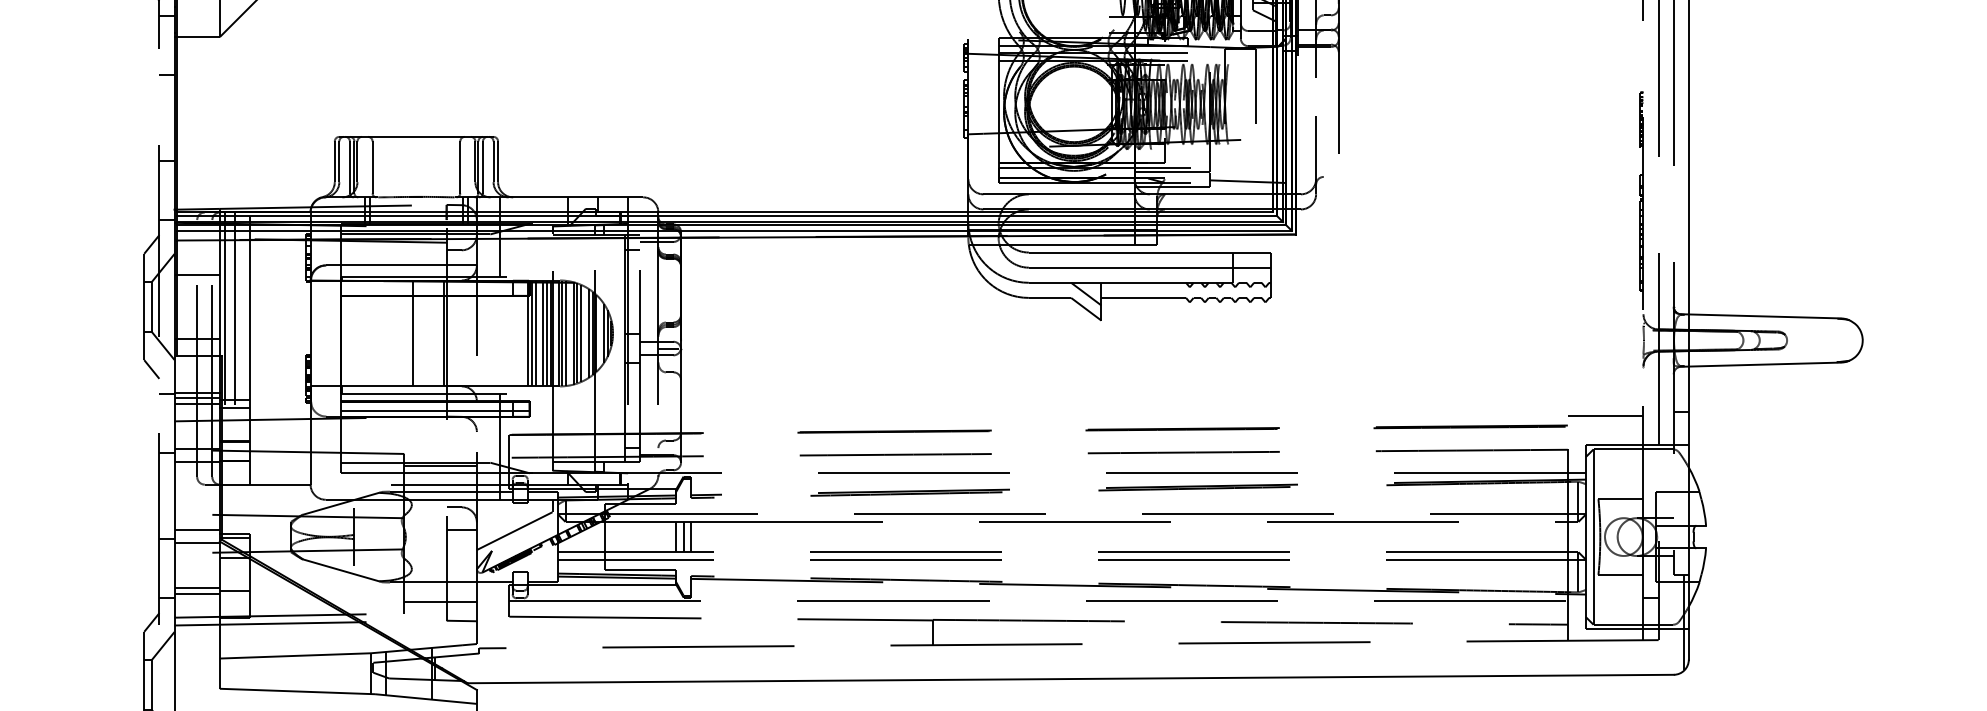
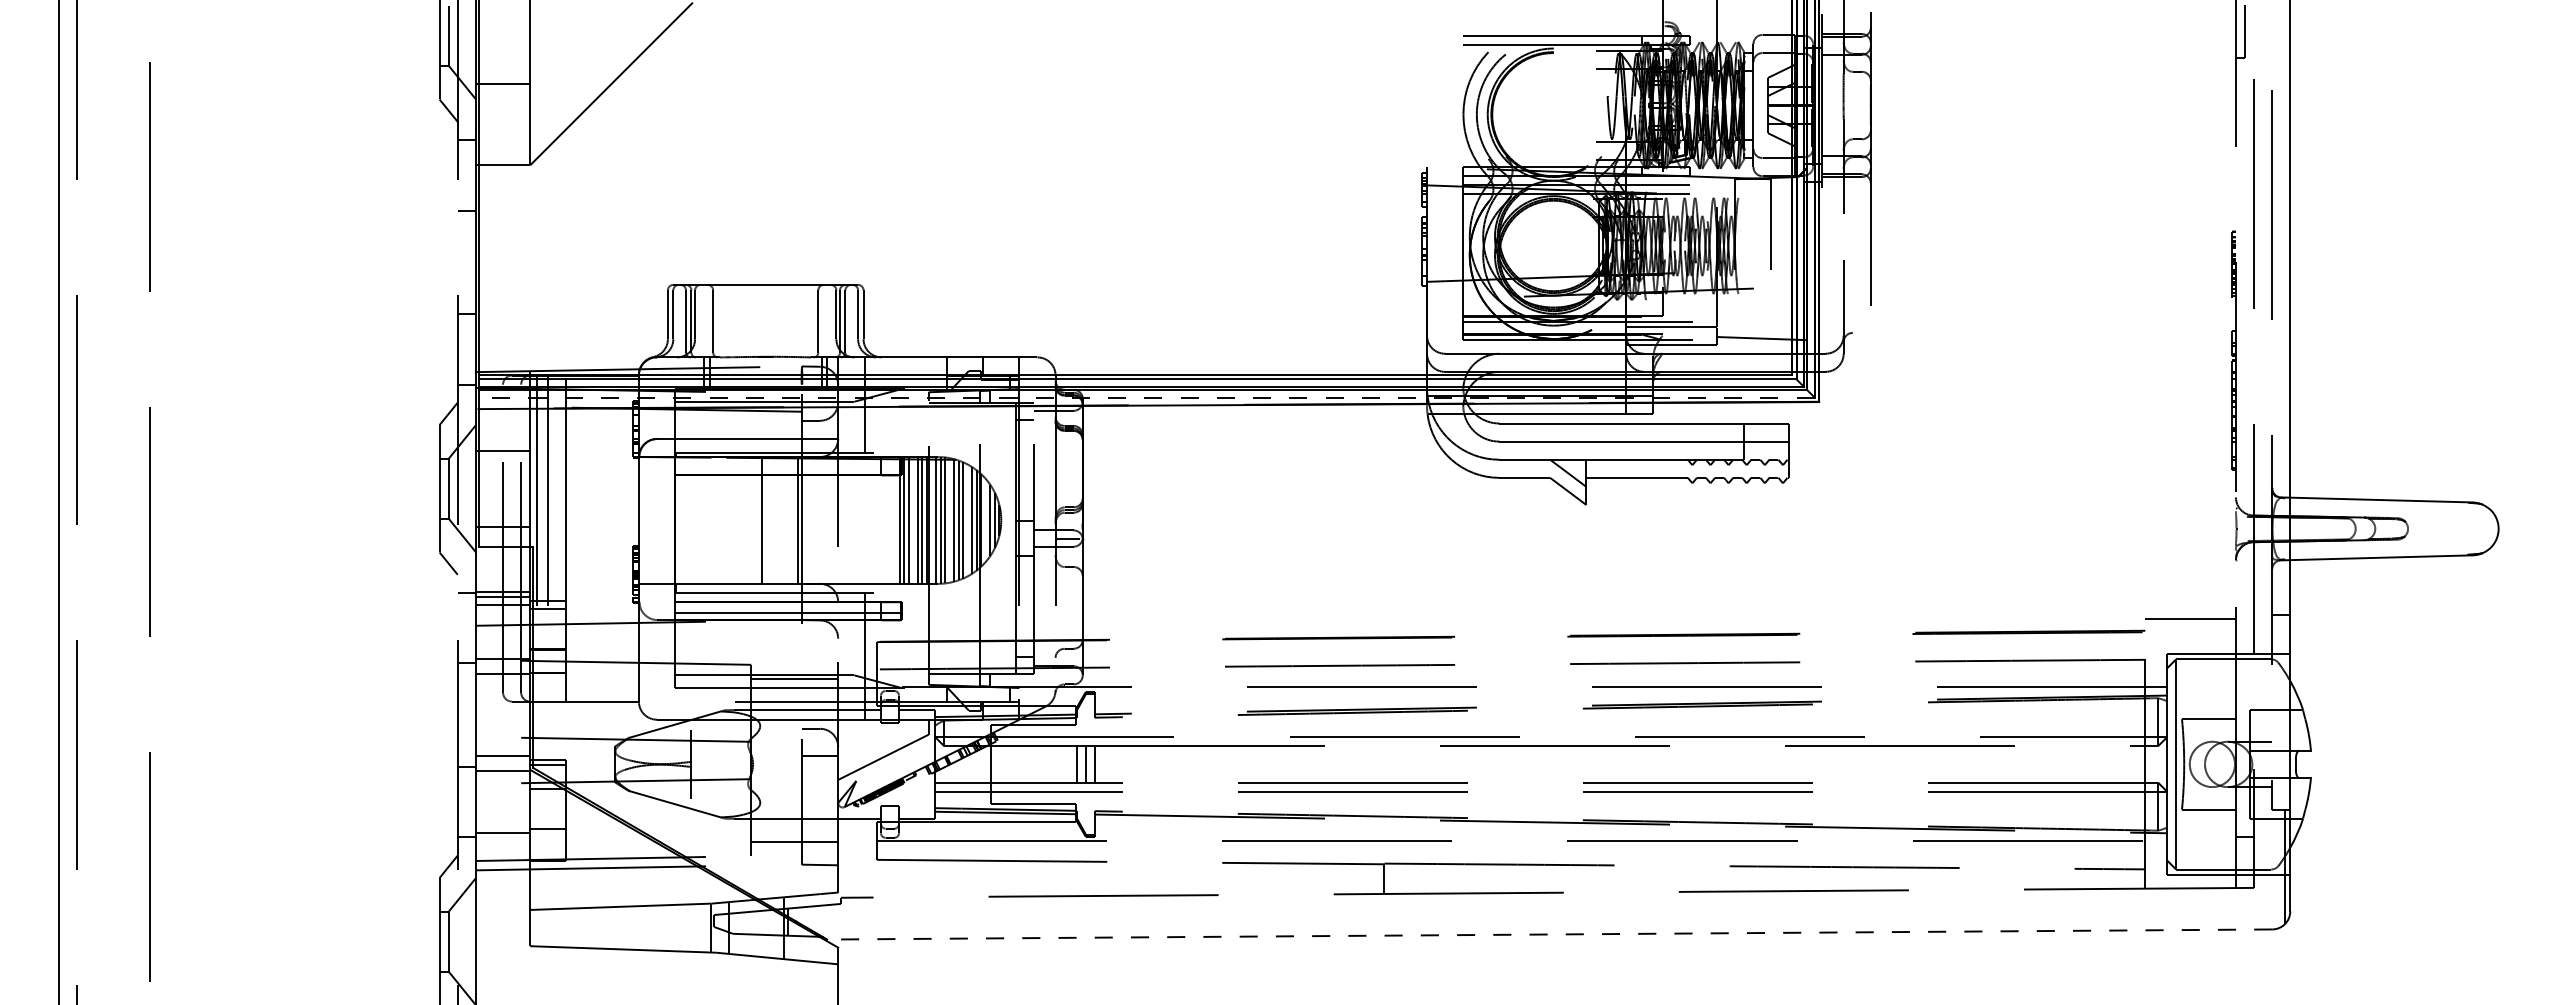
line: (734, 230) -> (1146, 397), solid -> dashed
line: (196, 588) -> (502, 825), removed
line: (1070, 679) -> (1549, 934), solid -> dashed

